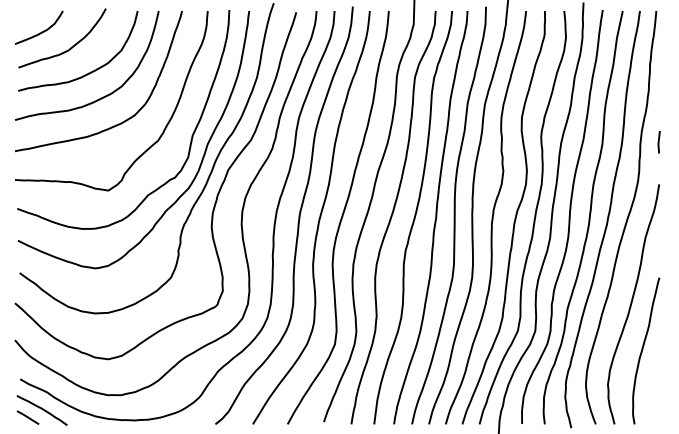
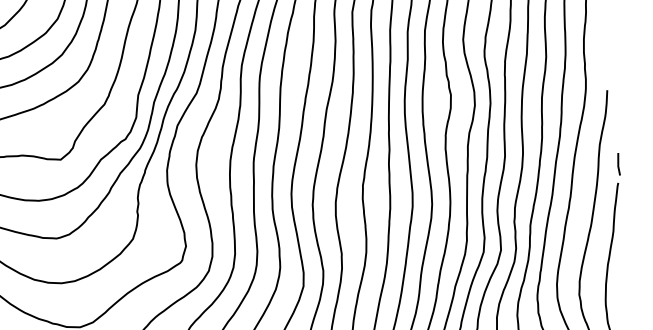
line: (658, 142) -> (618, 164), moved

